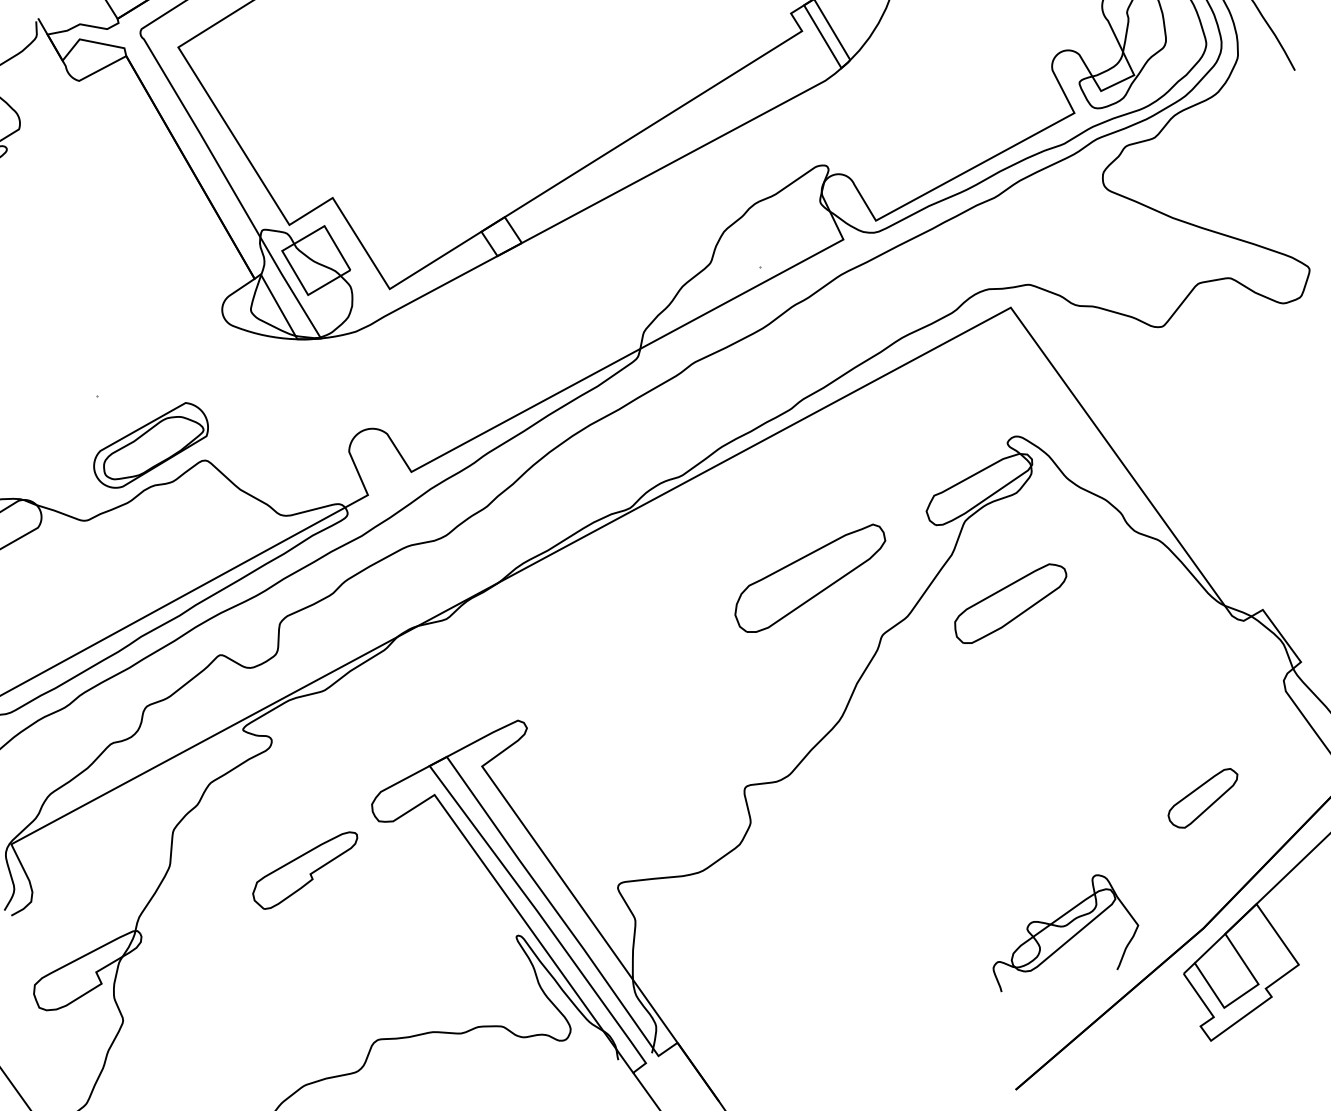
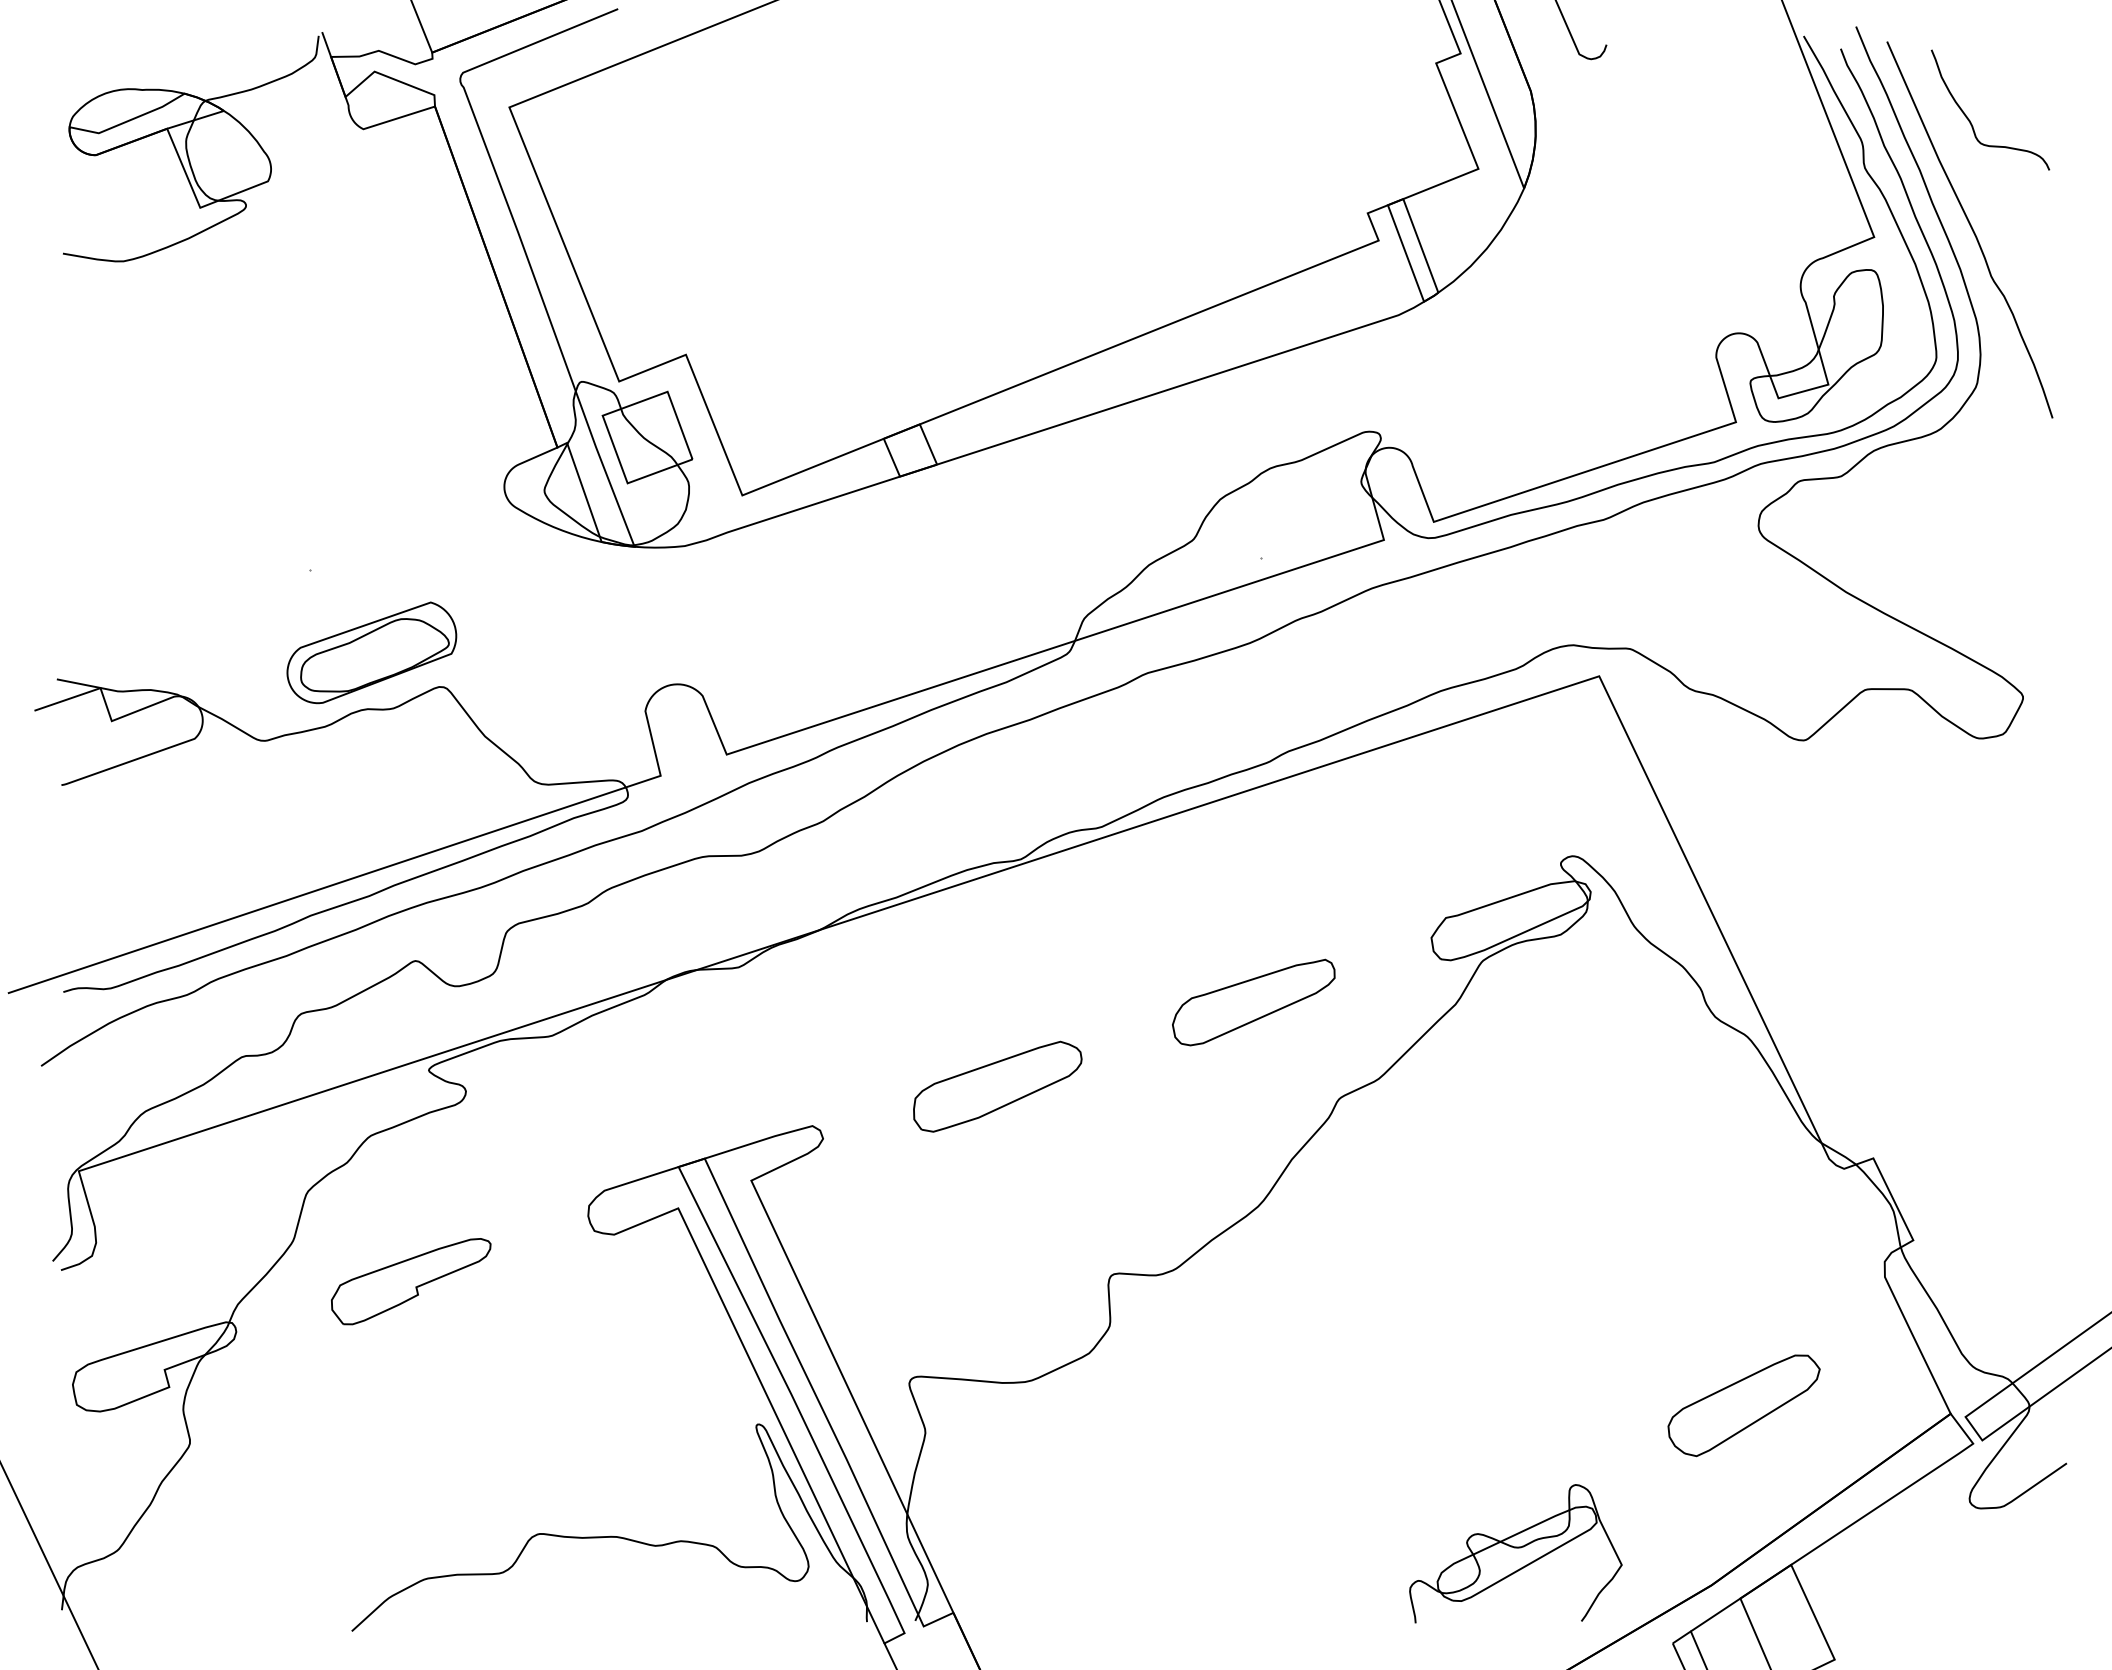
part: (810, 578) -> (1253, 1002), size x0.71
part: (1010, 603) -> (997, 1086), moved
part: (1203, 798) -> (1743, 1405), size x1.43
part: (306, 870) -> (411, 1281), moved

